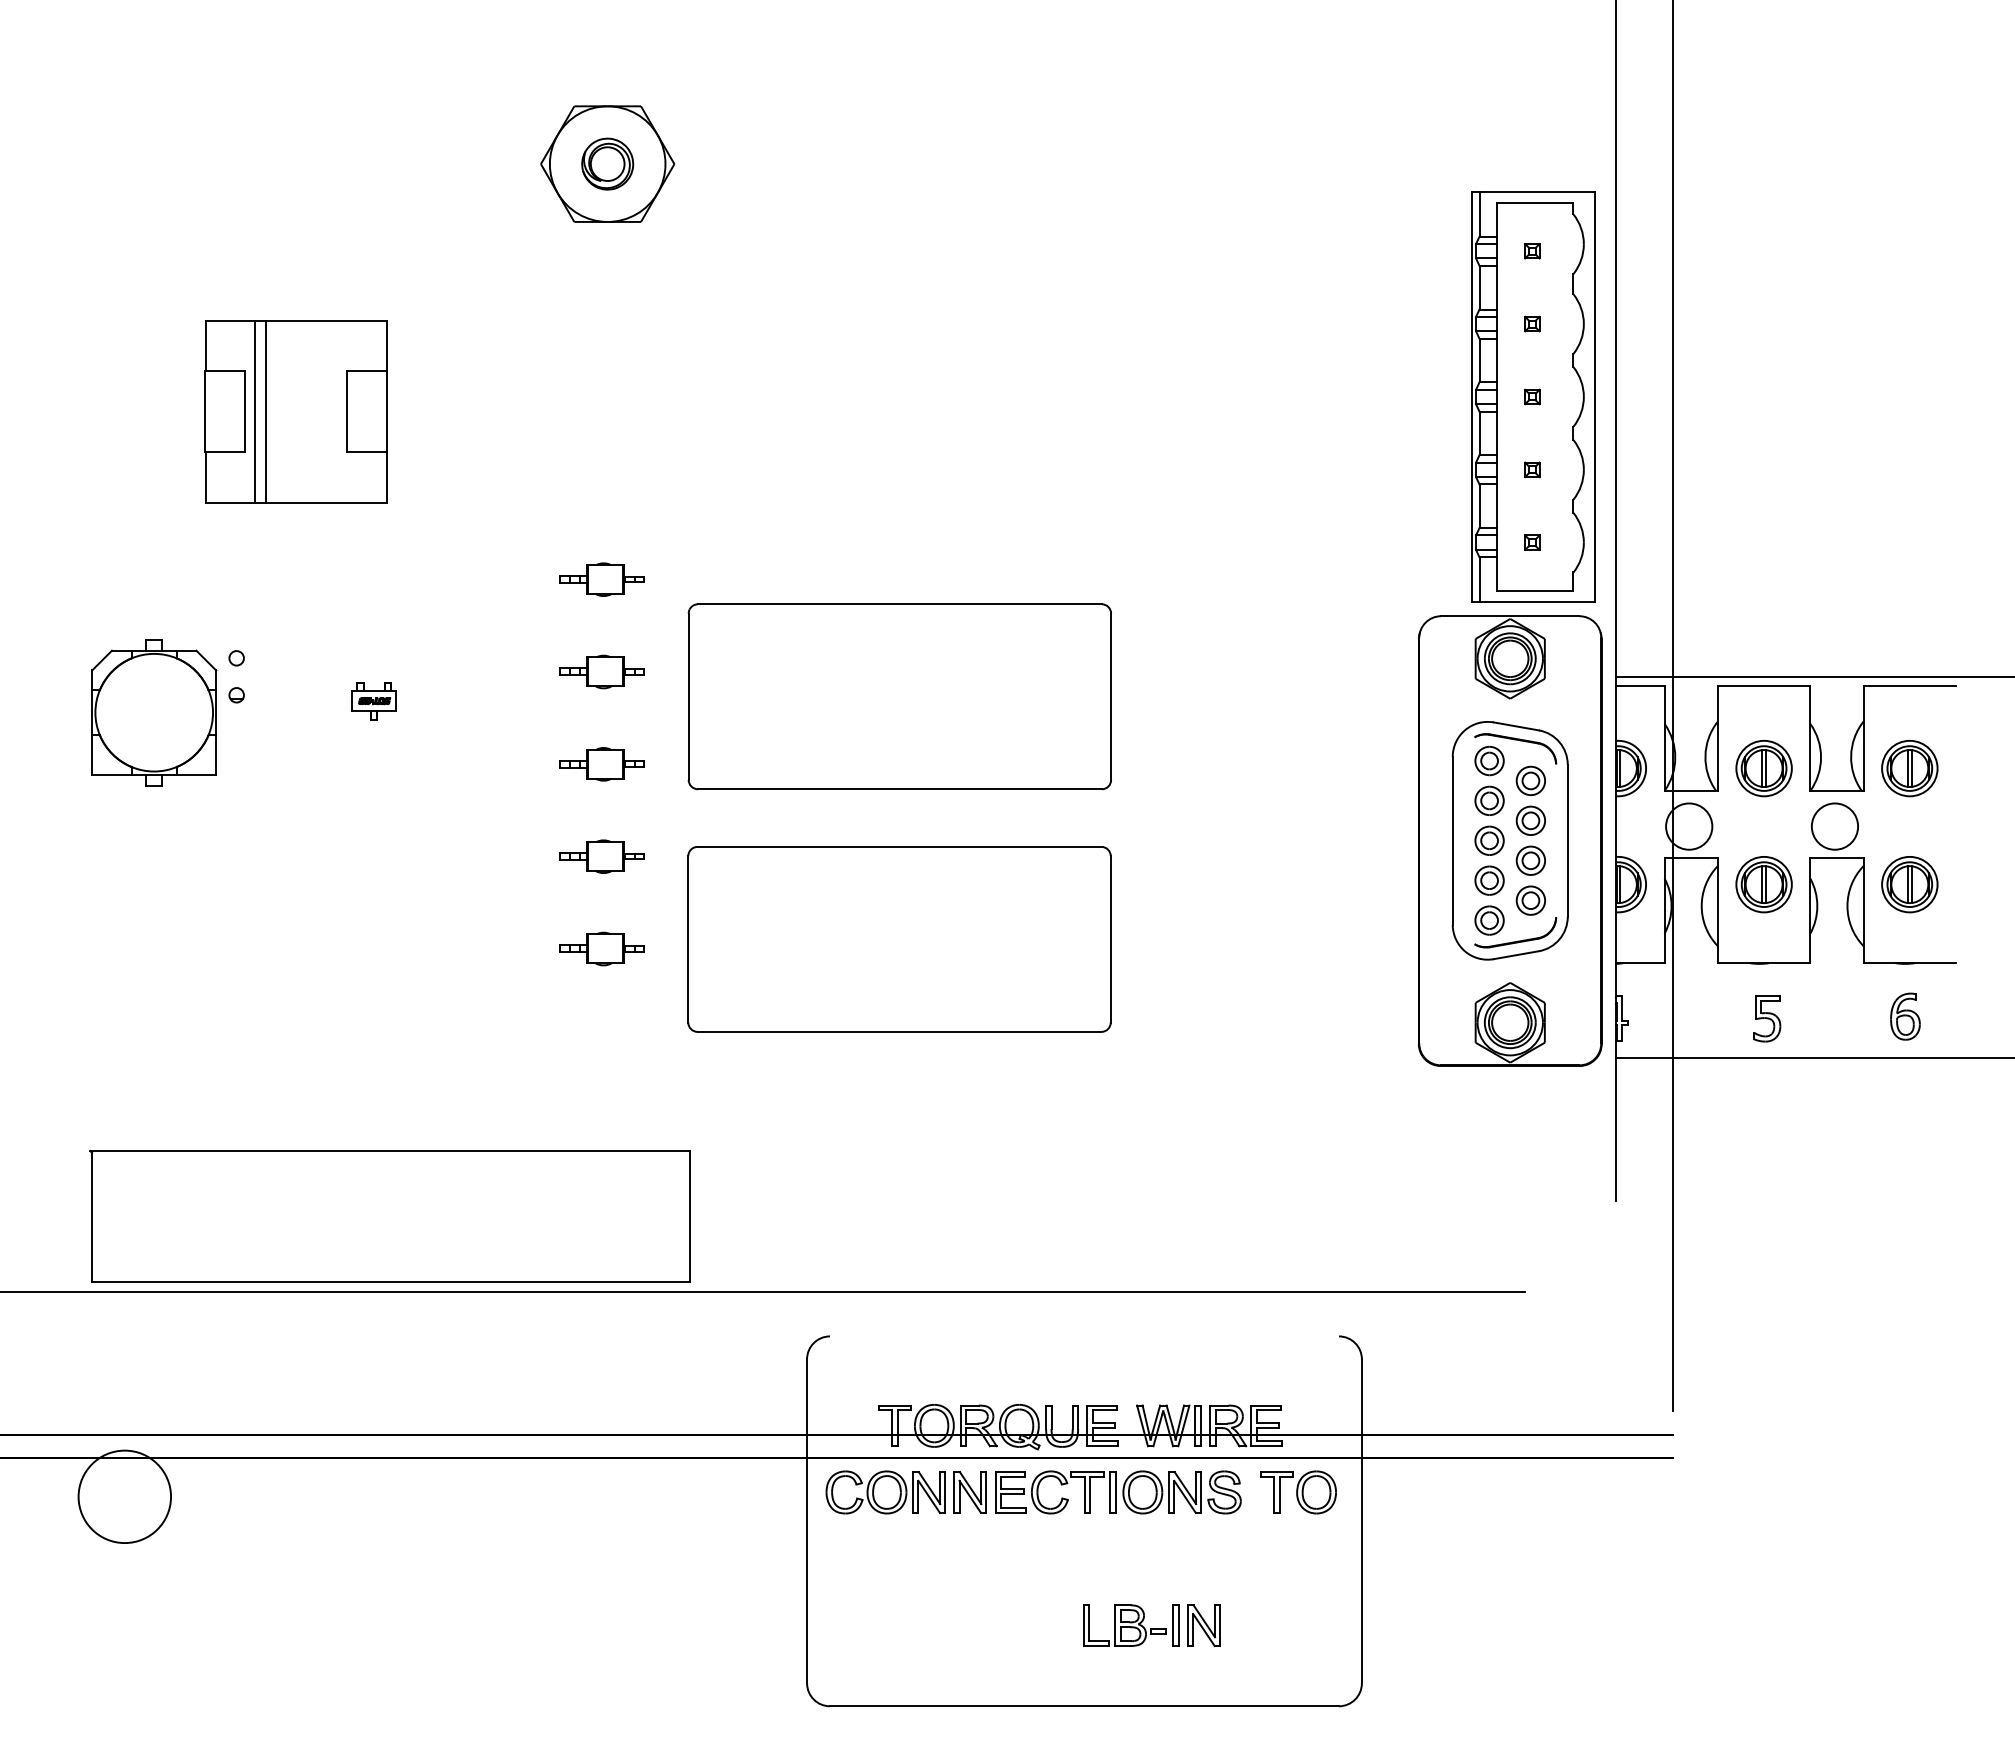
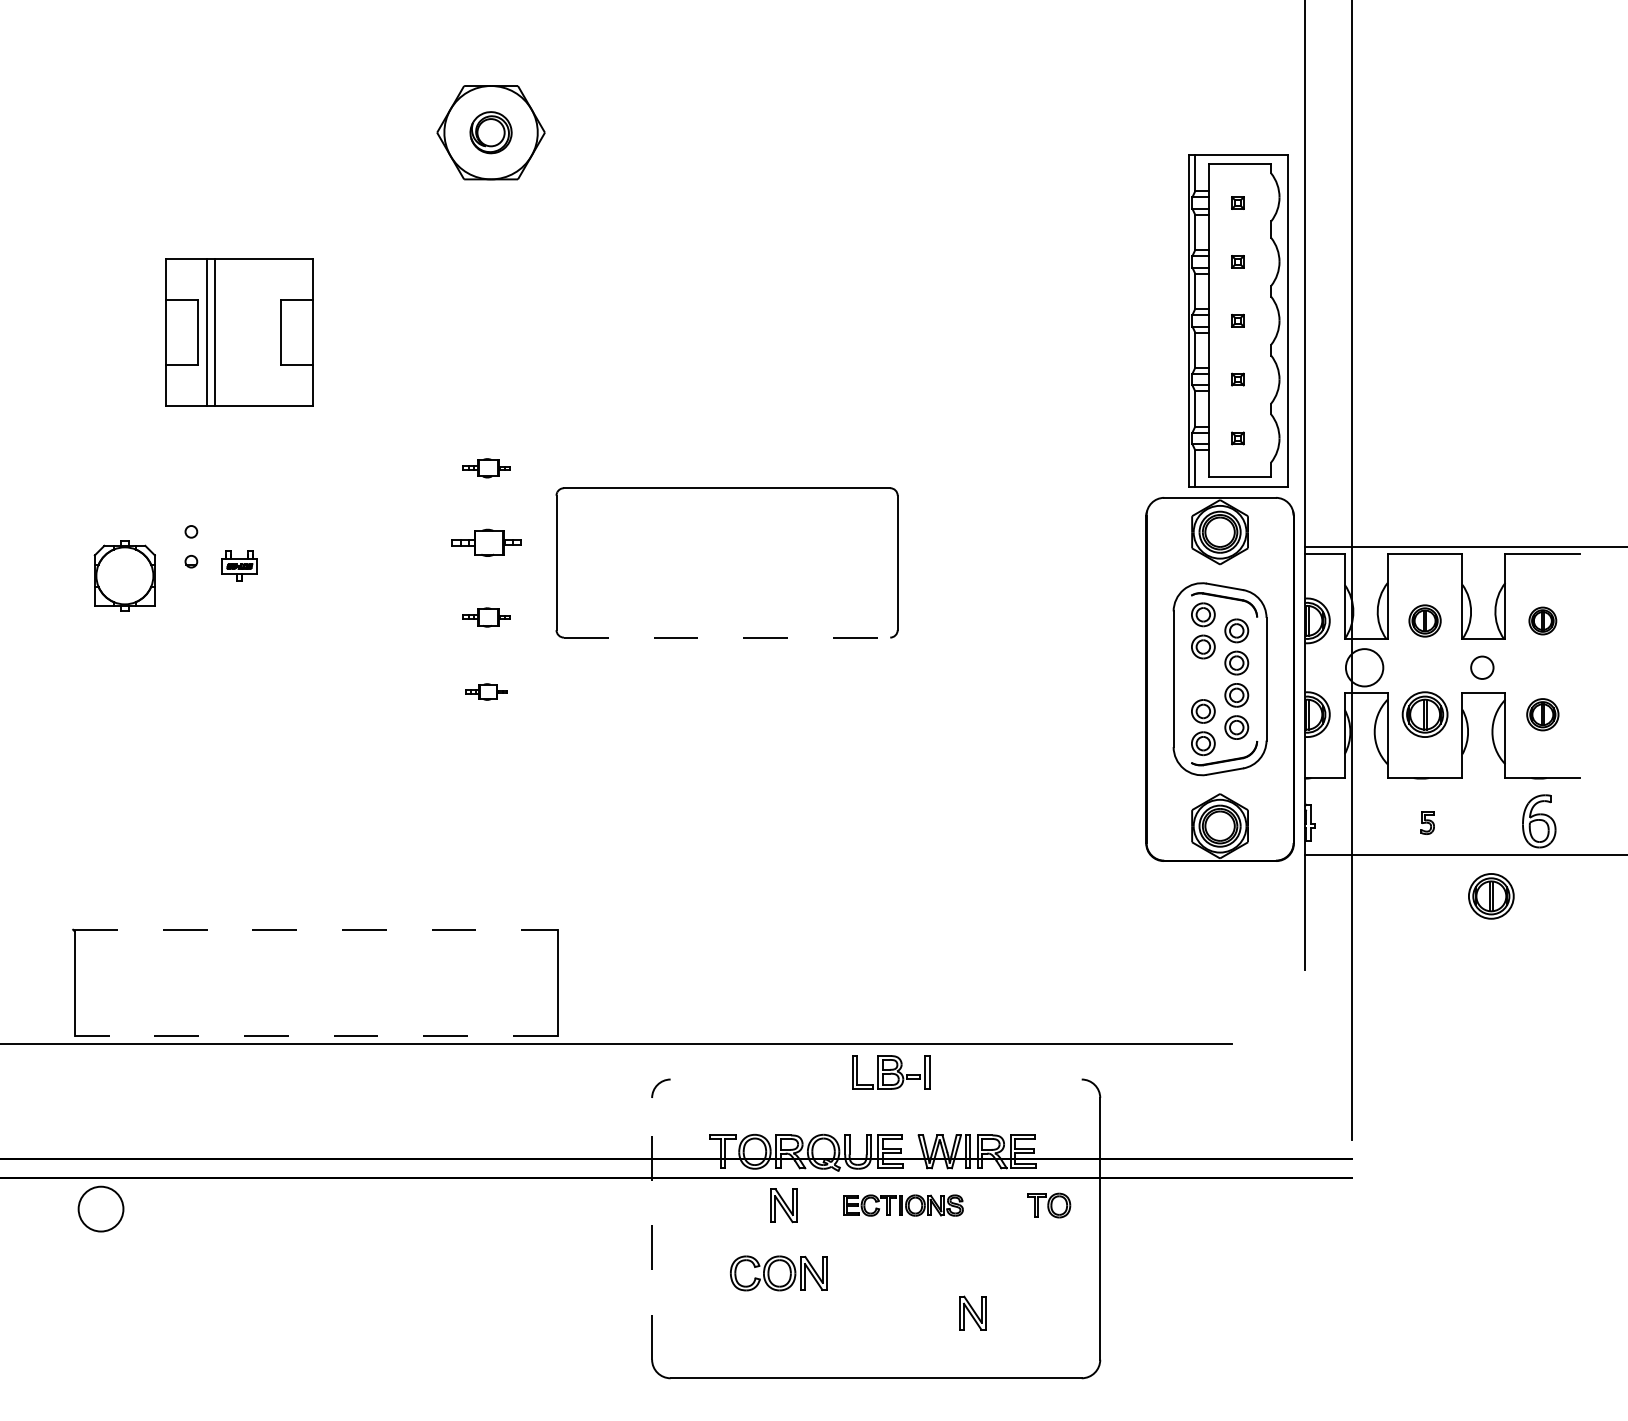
part: (601, 579) -> (486, 468), size x0.7
part: (373, 701) -> (238, 566), moved
part: (154, 712) -> (125, 575), size x0.6
part: (601, 764) -> (486, 617), size x0.7
part: (1763, 768) -> (1424, 620), size x0.7
part: (1909, 768) -> (1542, 620), size x0.6
line: (899, 789) -> (726, 637), solid -> dashed
circle: (1834, 826) -> (1481, 667), size x0.6
part: (1489, 840) -> (1203, 678), removed
part: (601, 856) -> (486, 691), size x0.6
part: (1909, 884) -> (1542, 714), size x0.7
part: (899, 939) -> (726, 758), removed
part: (601, 948) -> (486, 766), removed
part: (1905, 1016) -> (1539, 821), size x1.4
part: (1767, 1018) -> (1427, 822), size x0.6
part: (1845, 1109) -> (1490, 896), added
line: (390, 1151) -> (315, 930), solid -> dashed
line: (390, 1281) -> (315, 1035), solid -> dashed
part: (885, 1492) -> (778, 1273), moved
part: (1118, 1492) -> (903, 1205), size x0.6
part: (1298, 1492) -> (1049, 1205), size x0.7
circle: (124, 1496) -> (100, 1208), size x0.6
line: (807, 1520) -> (652, 1228), solid -> dashed
part: (1131, 1625) -> (891, 1072), moved

